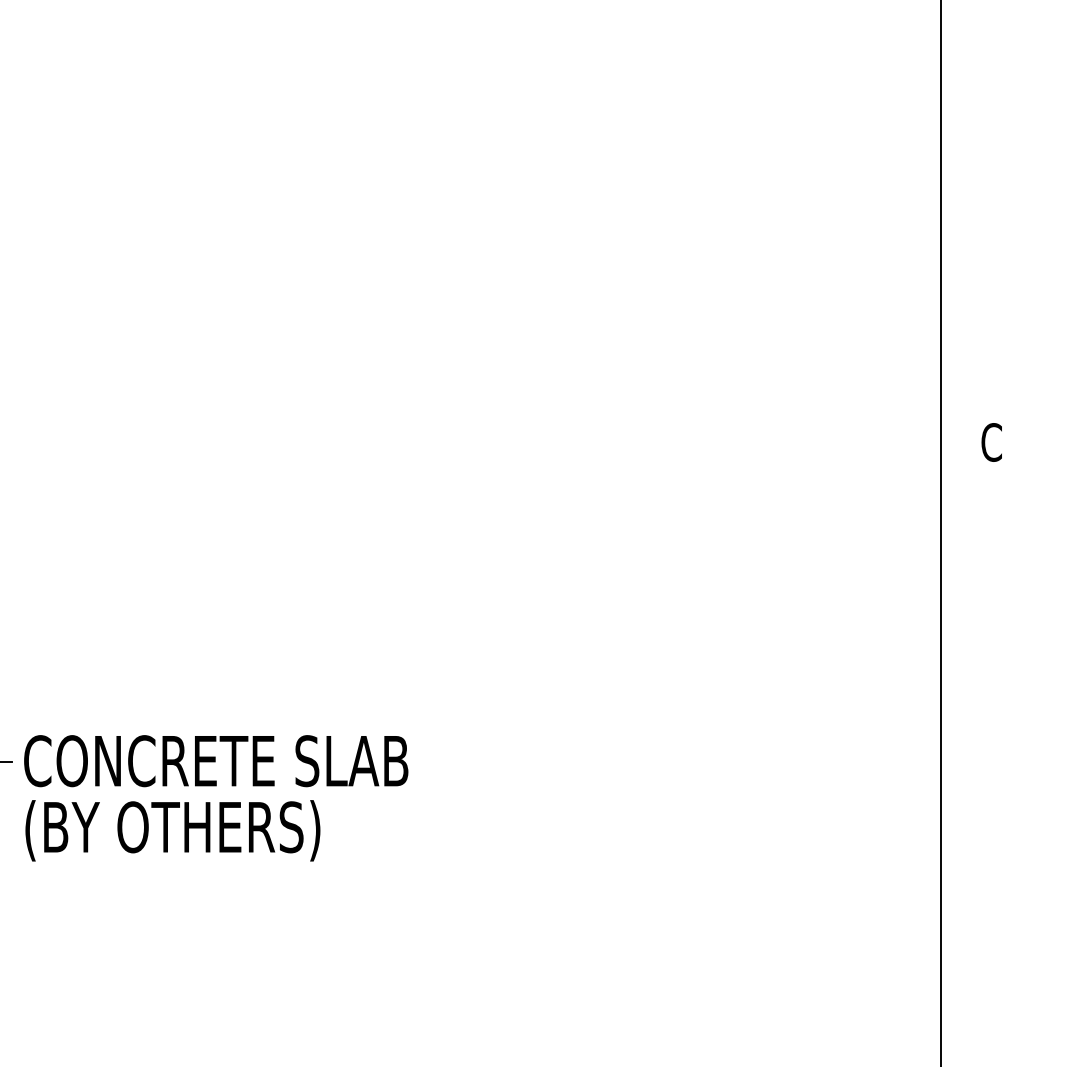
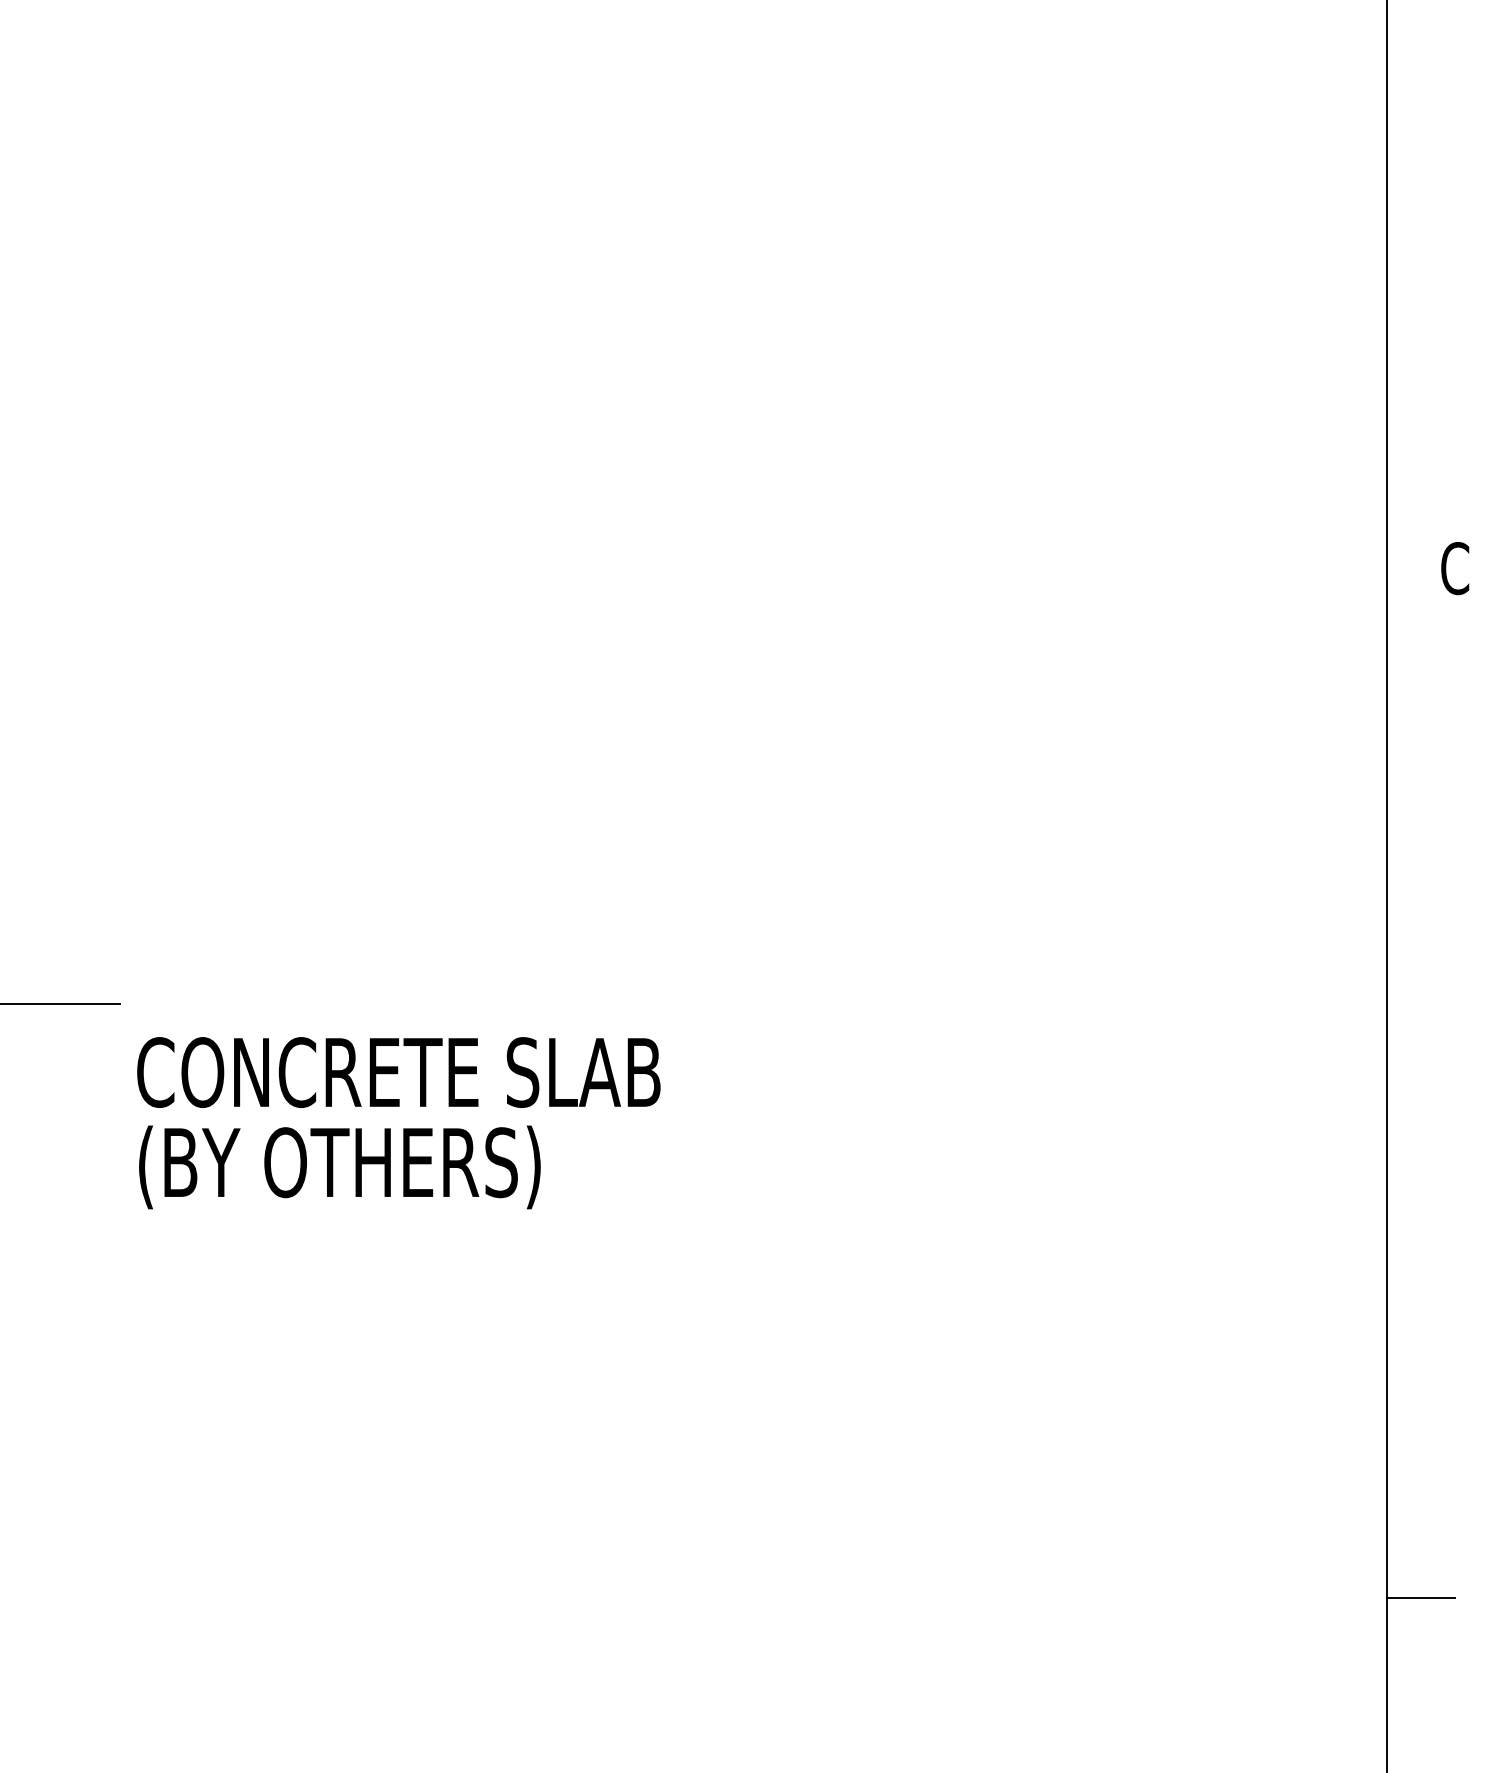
text: (215, 798) -> (398, 1123), moved

